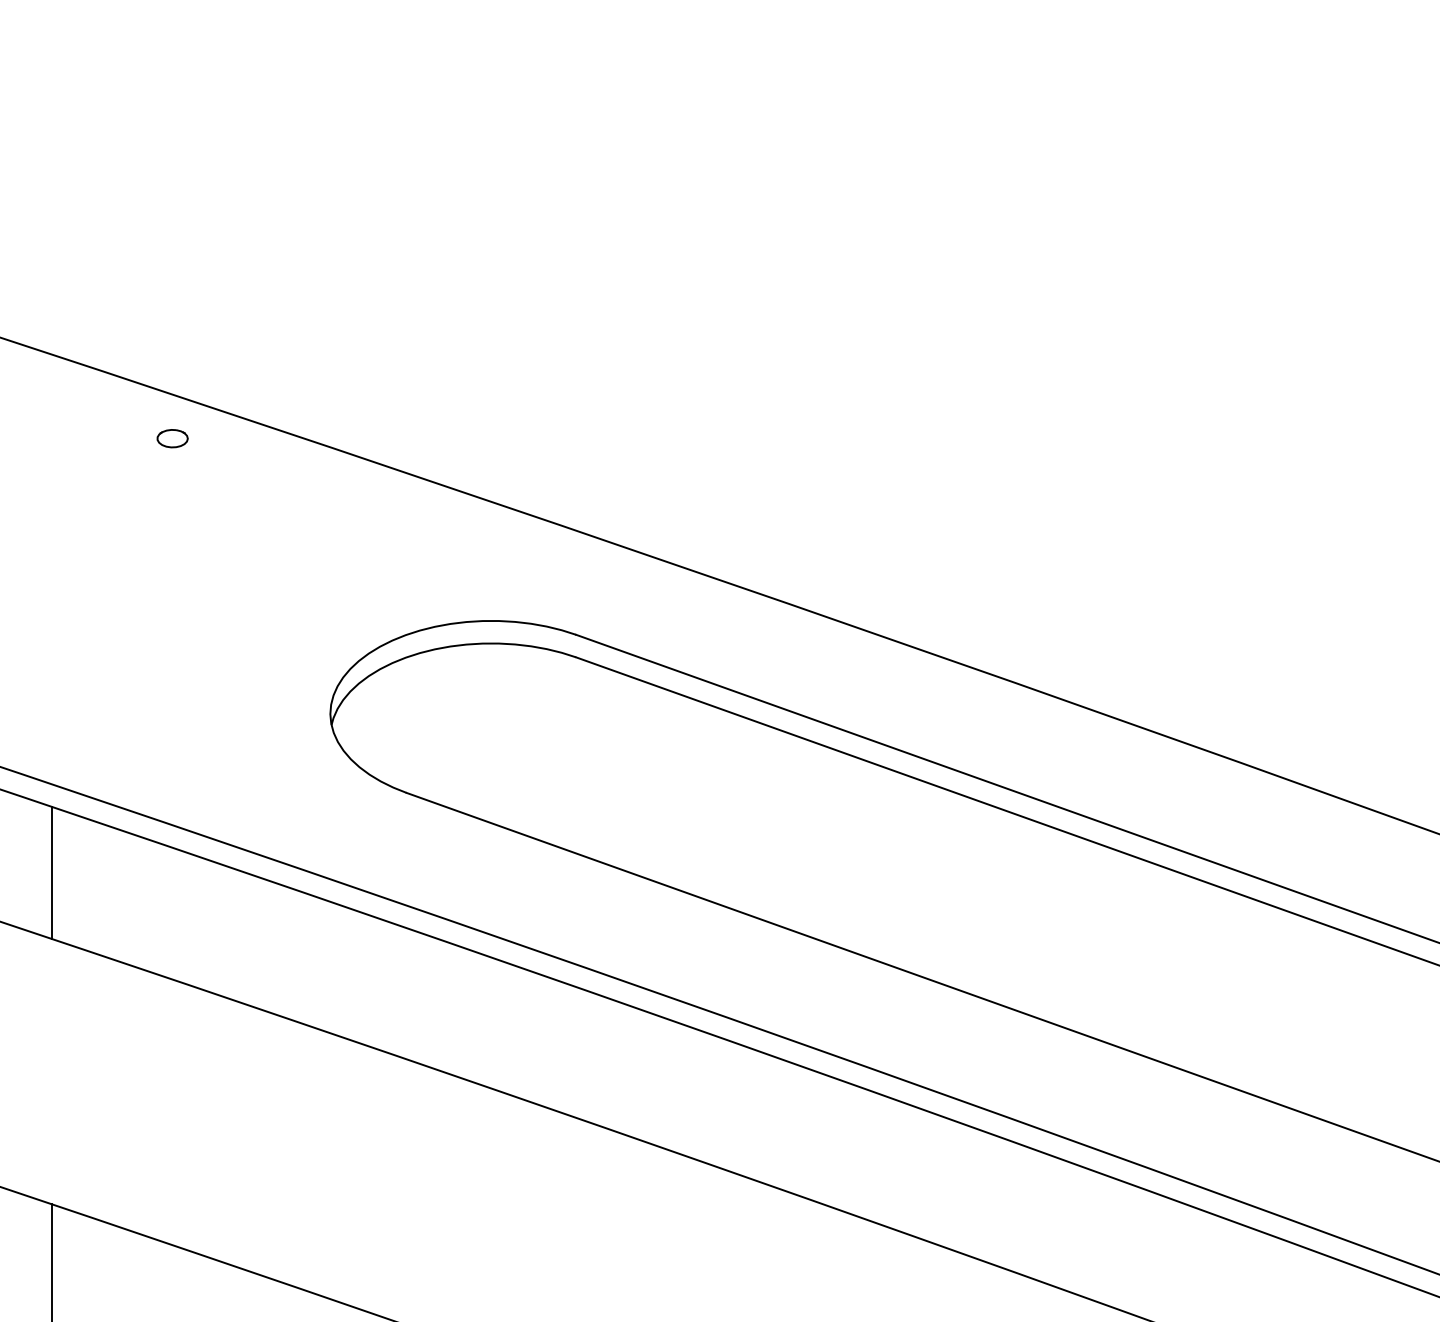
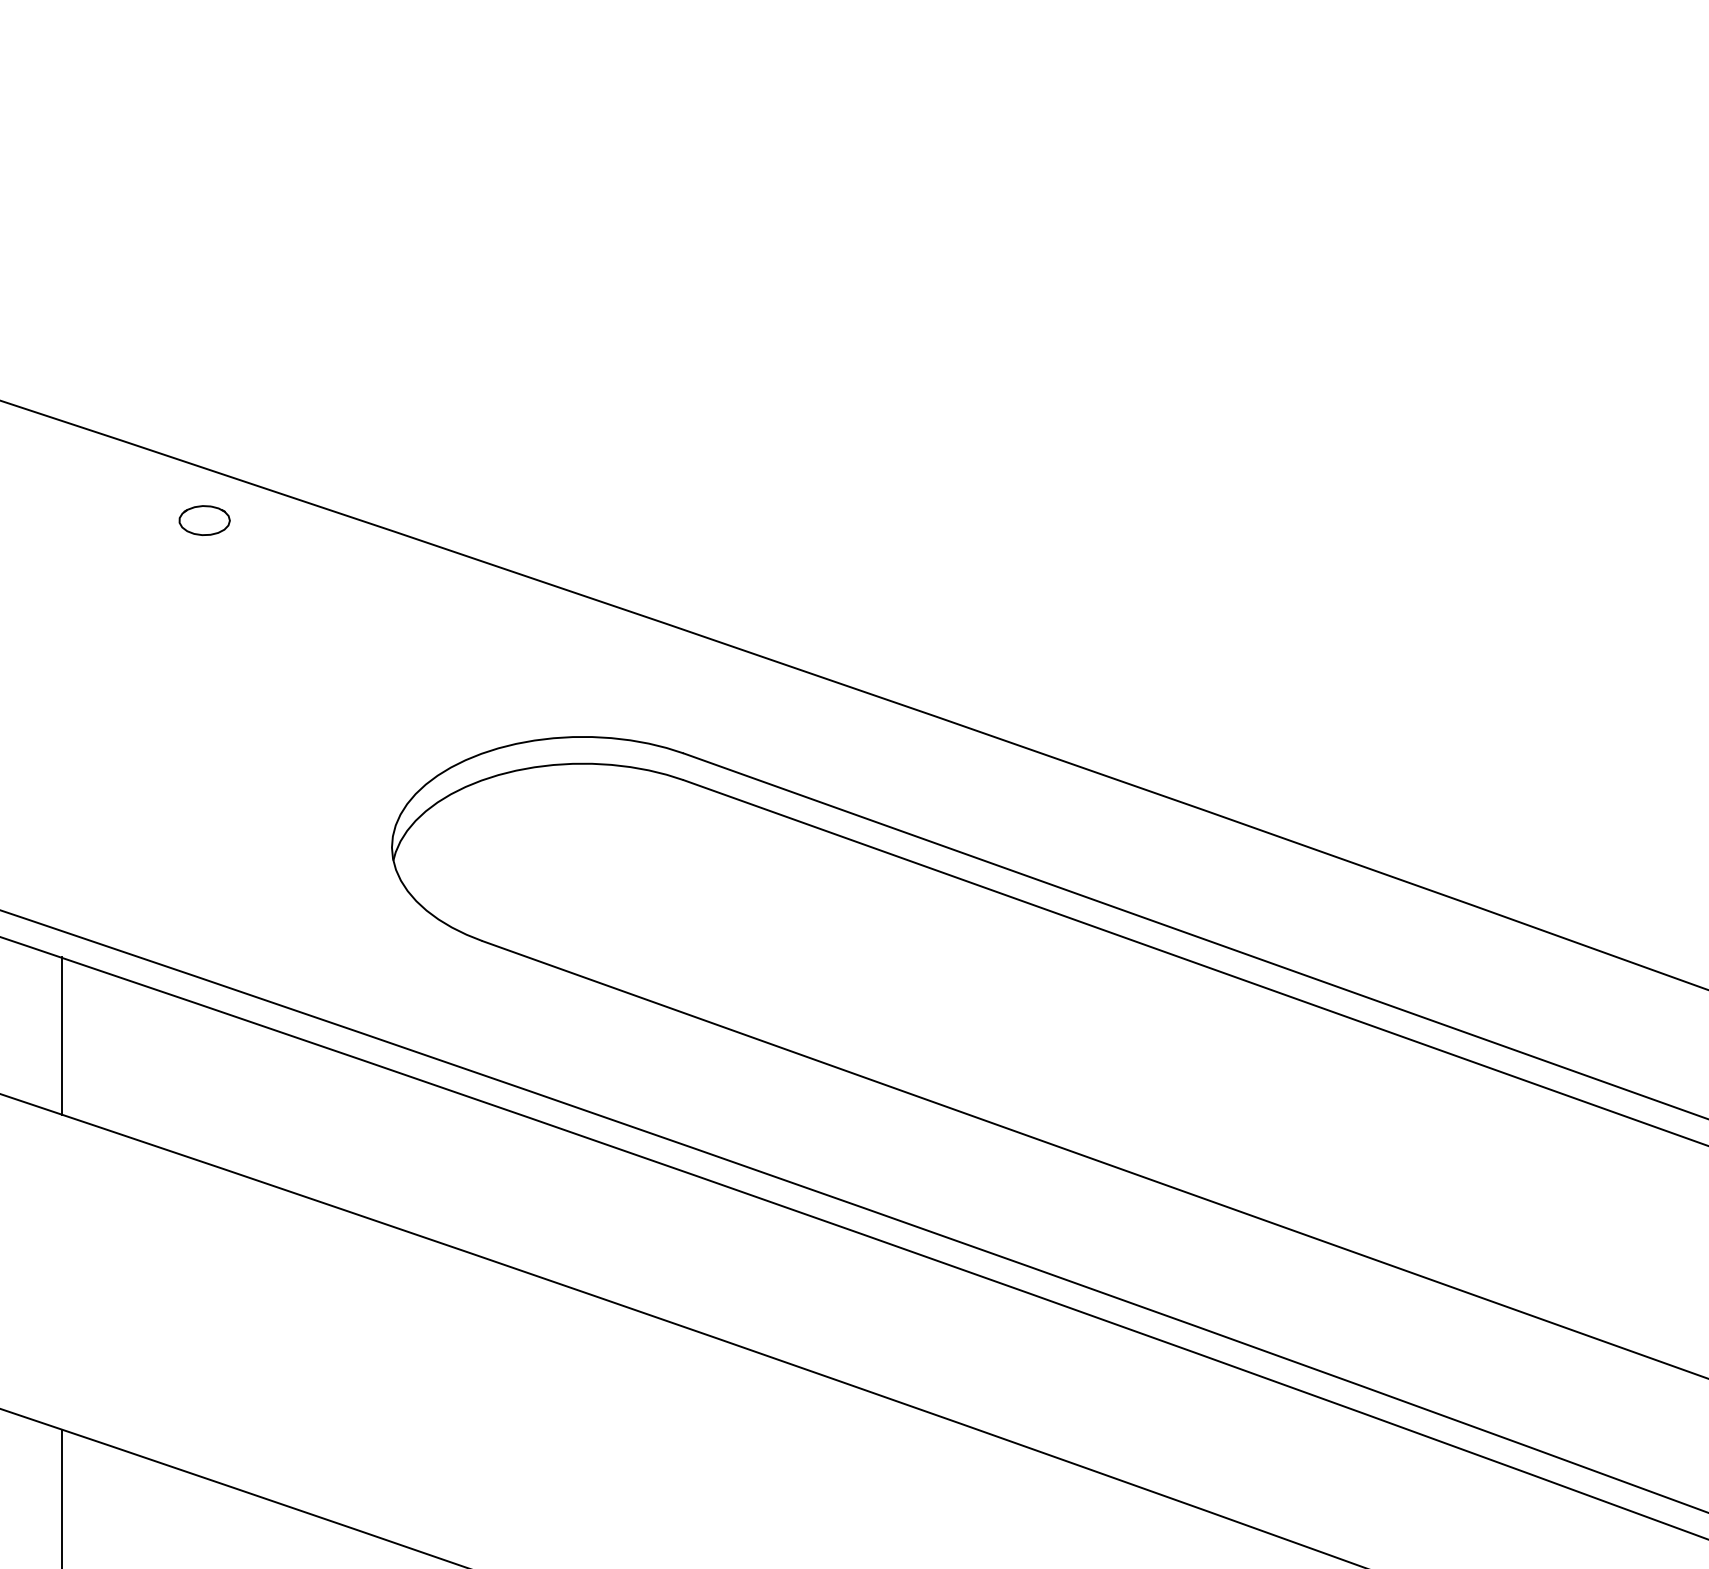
part: (172, 438) -> (204, 520), size x1.4

